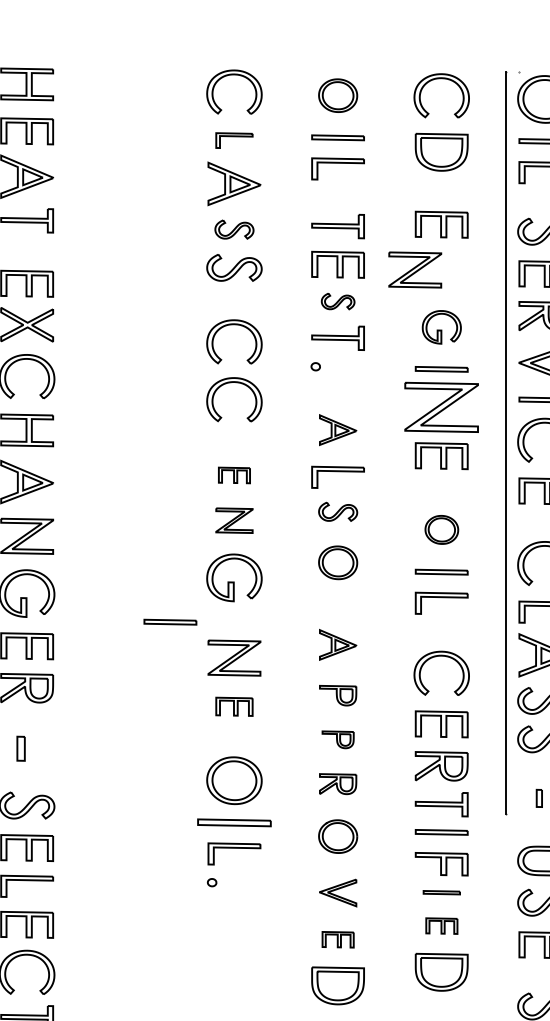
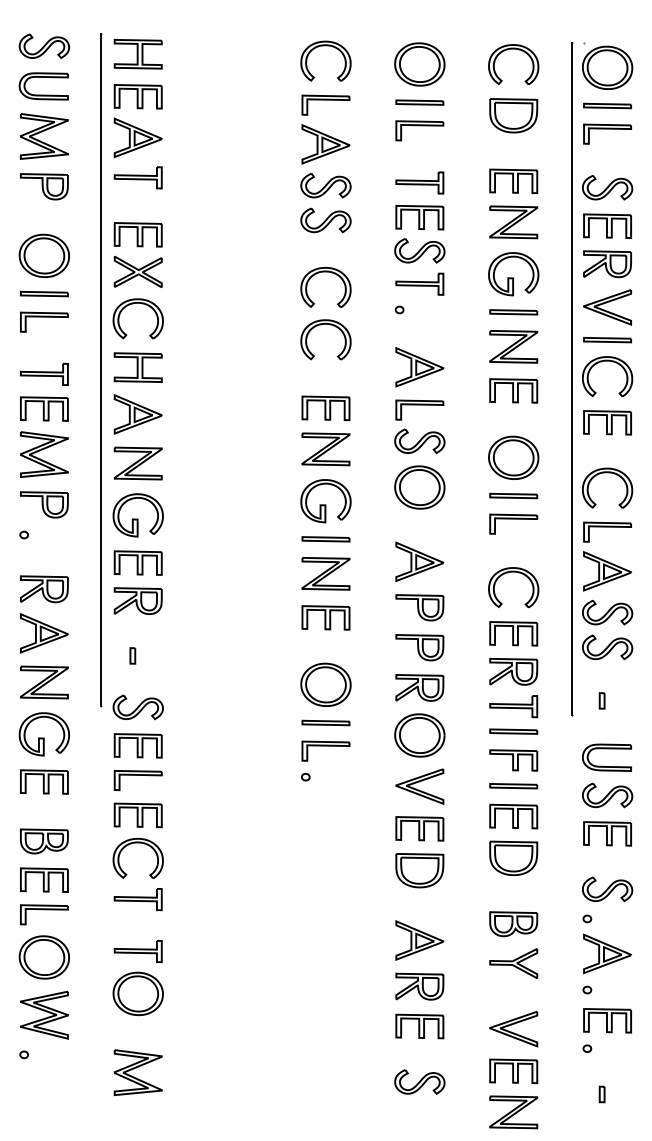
part: (337, 95) -> (419, 64), size x1.43
part: (233, 139) -> (325, 104), size x1.43
part: (233, 229) -> (325, 185), size x1.43
part: (415, 270) -> (513, 222), moved
part: (337, 301) -> (419, 250), size x1.67
part: (441, 327) -> (513, 274), size x1.43
part: (441, 407) -> (513, 346), size x0.71
part: (337, 430) -> (419, 367), size x1.43
part: (233, 475) -> (325, 408), size x1.67
part: (337, 511) -> (419, 441), size x1.43
part: (233, 520) -> (325, 449), size x1.43
part: (441, 529) -> (513, 457), size x1.67
part: (337, 562) -> (419, 487), size x1.43
part: (169, 622) -> (325, 539), moved
part: (337, 644) -> (419, 561), size x1.43
part: (337, 695) -> (419, 607), size x1.43
part: (233, 706) -> (325, 617), size x1.43
part: (337, 739) -> (419, 647), size x1.67
part: (20, 748) -> (132, 655), size x0.71
part: (337, 783) -> (419, 687), size x1.43
part: (233, 822) -> (325, 722), size x0.71
part: (337, 836) -> (419, 735), size x1.43
part: (337, 892) -> (419, 786), size x1.43
part: (441, 892) -> (513, 786), size x1.43
part: (441, 926) -> (513, 816), size x1.67
part: (337, 939) -> (419, 828), size x1.67

